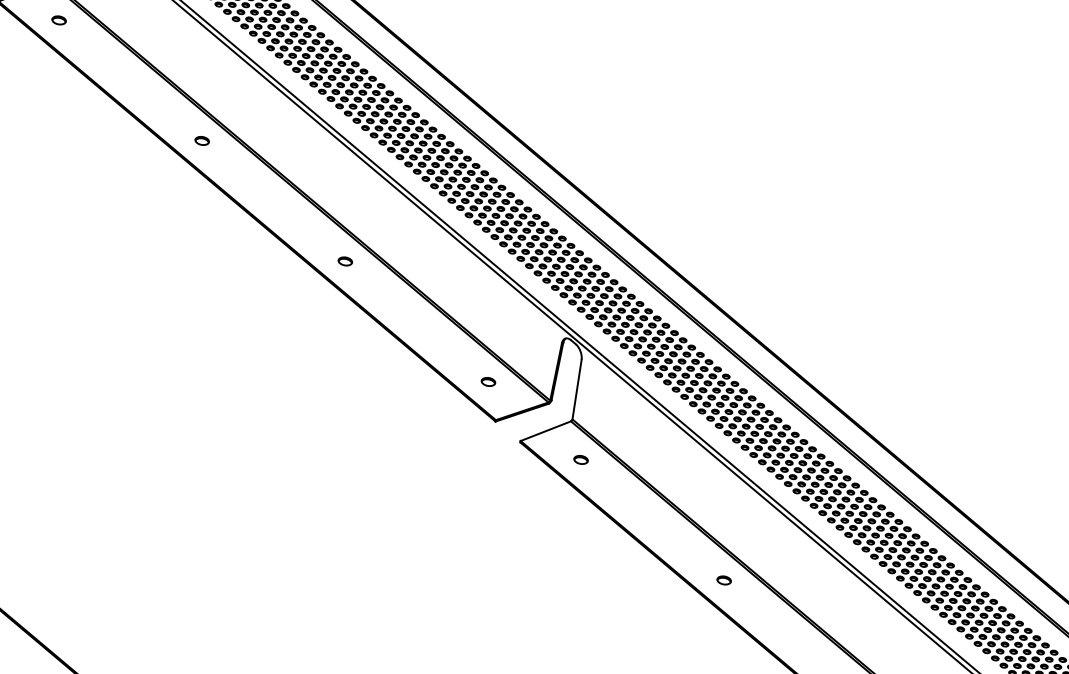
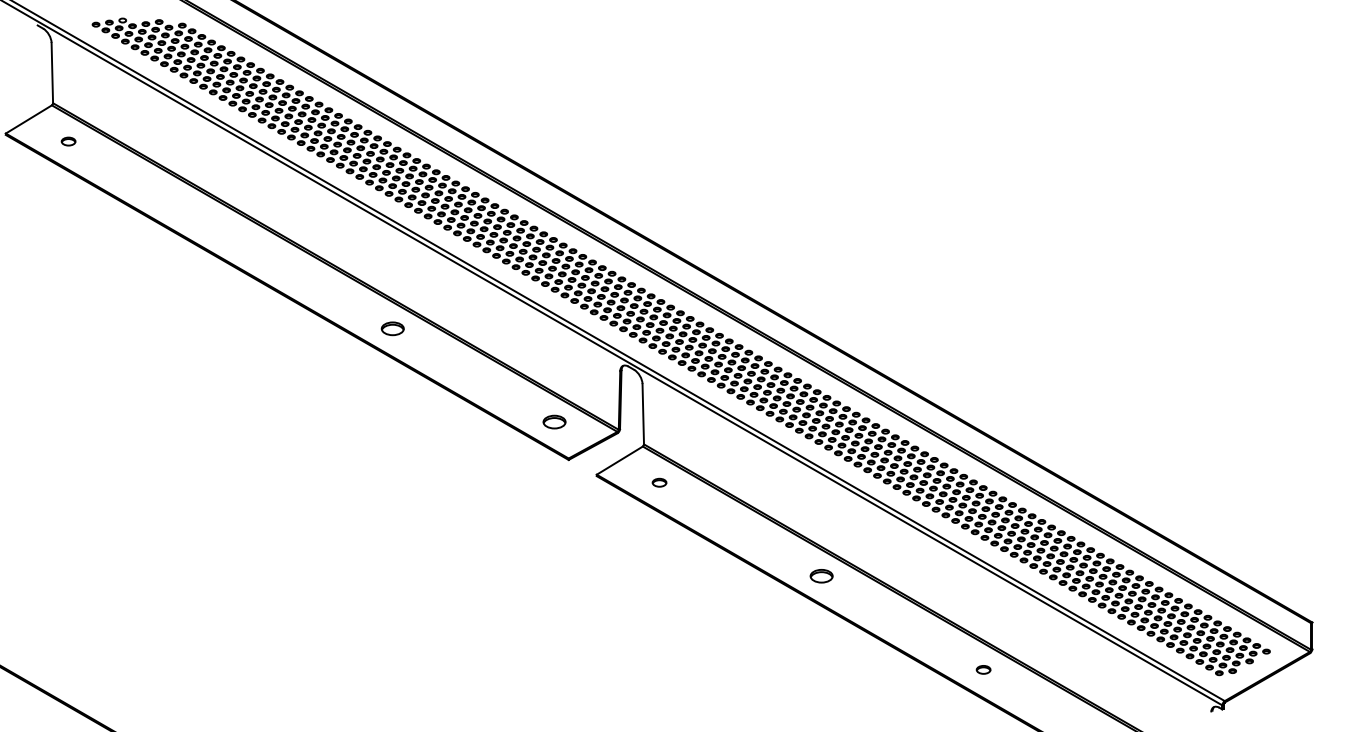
part: (202, 140) -> (230, 234), removed
part: (345, 261) -> (392, 328), size x1.6
part: (488, 382) -> (554, 422), size x1.6
part: (724, 580) -> (821, 576), size x1.6

